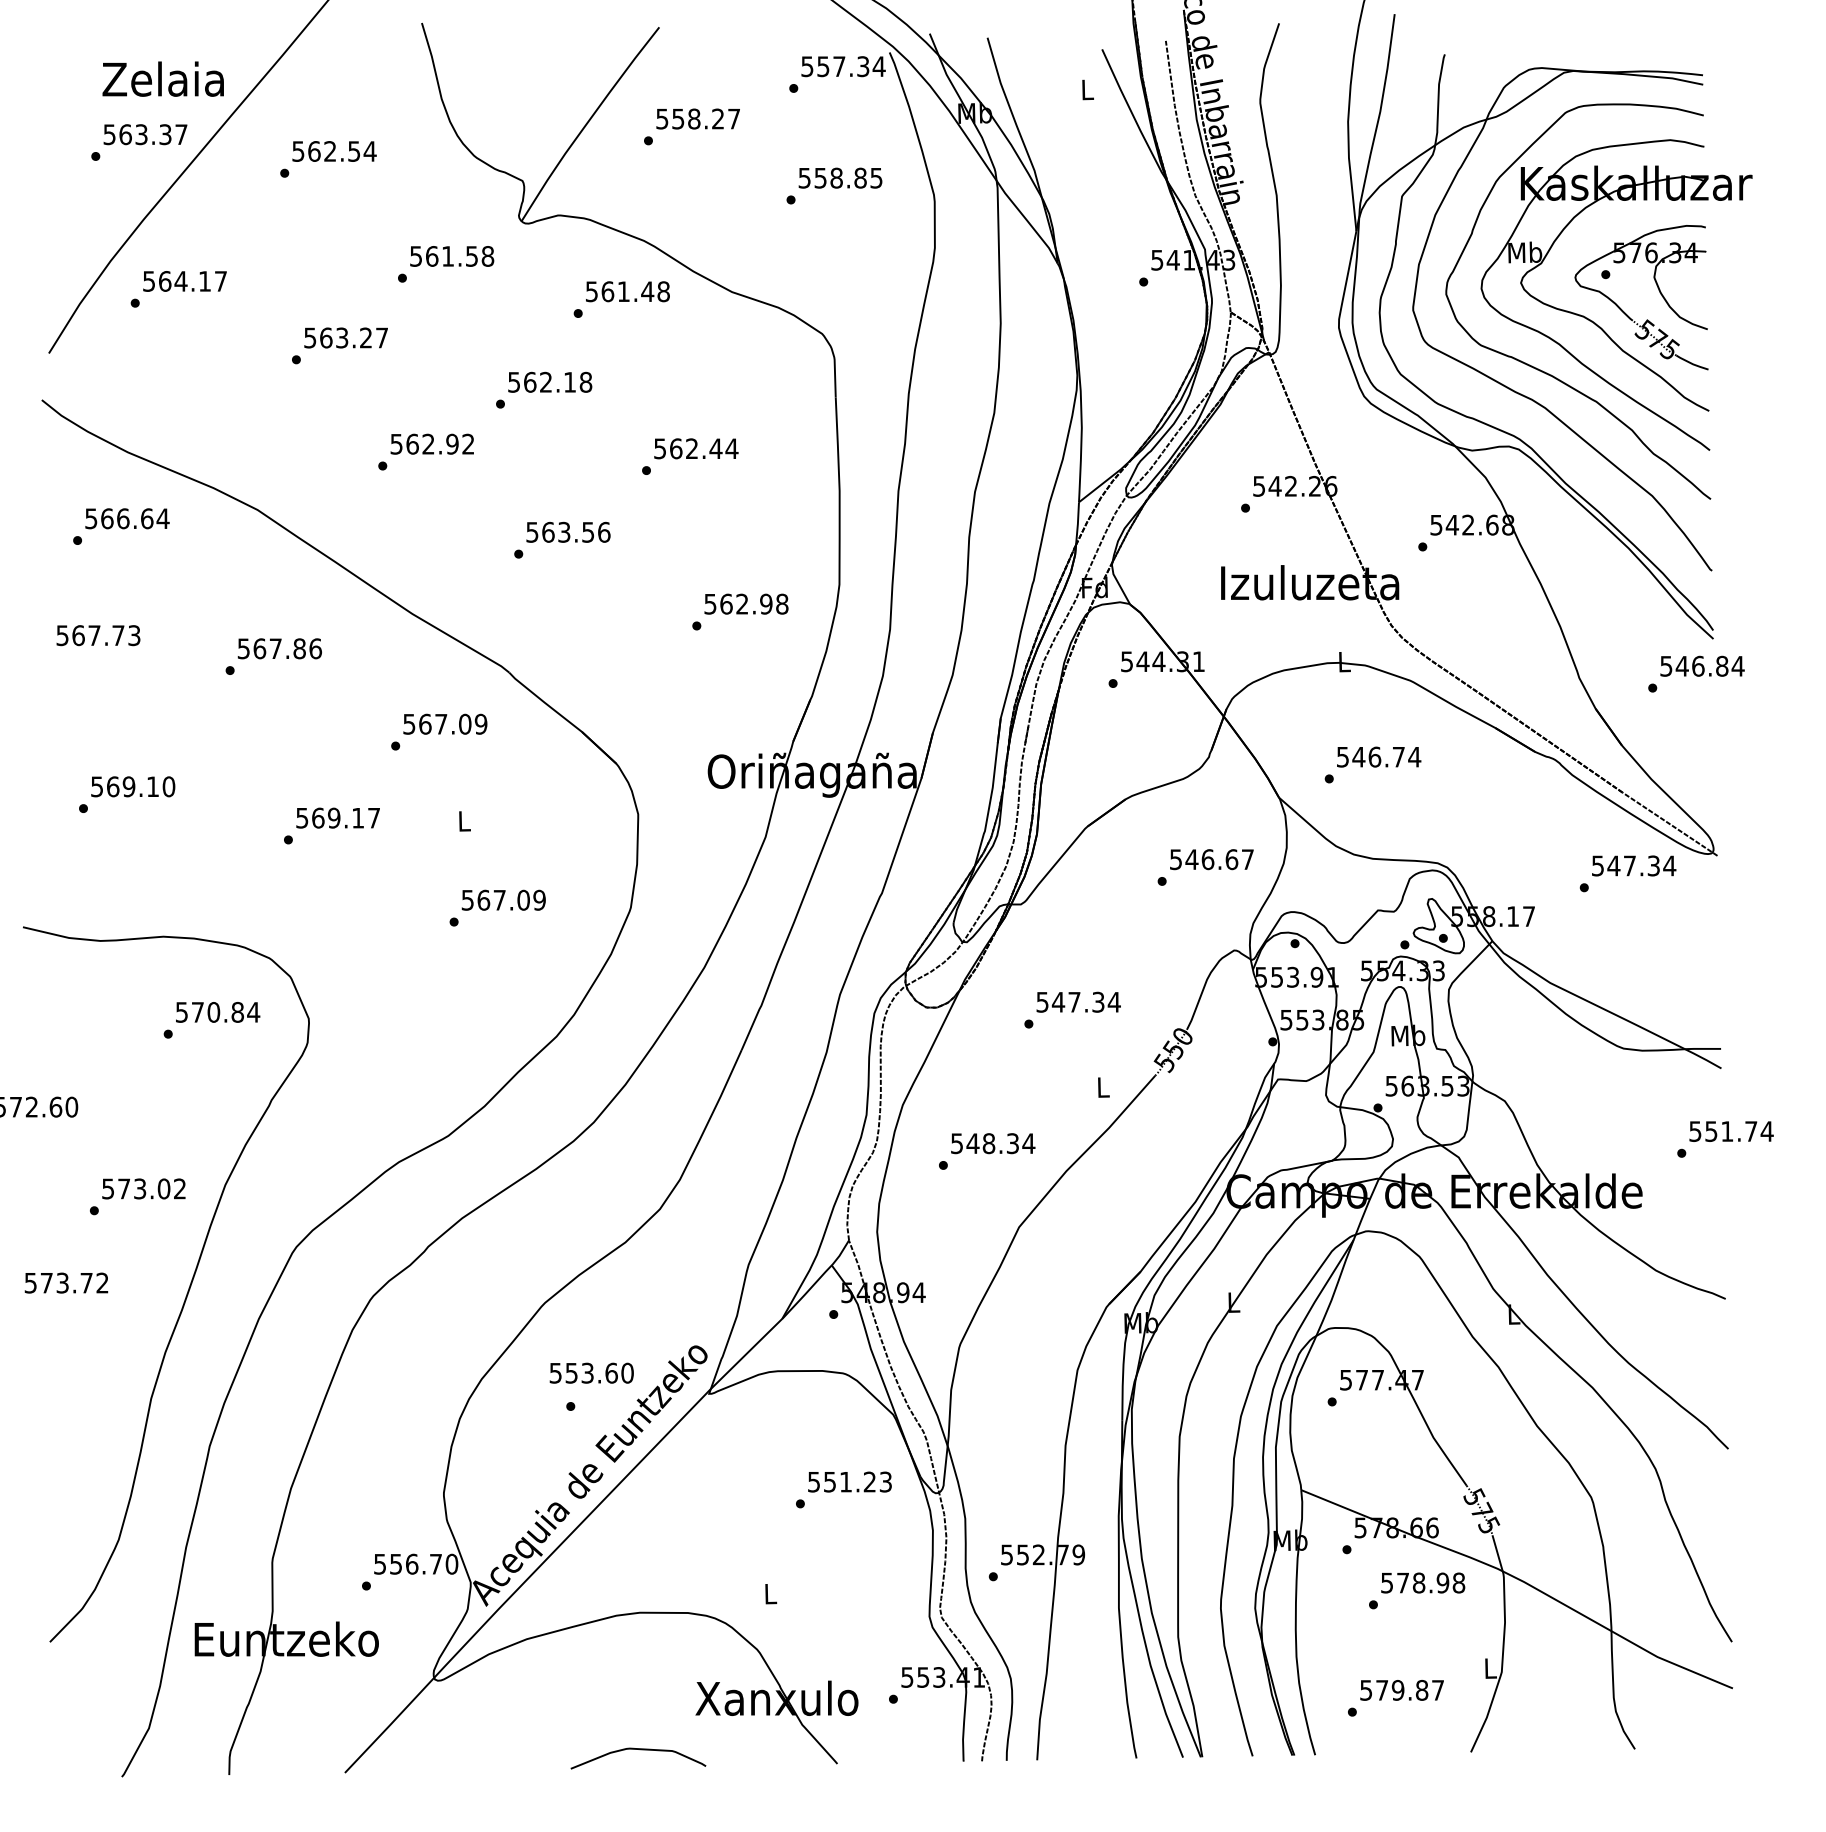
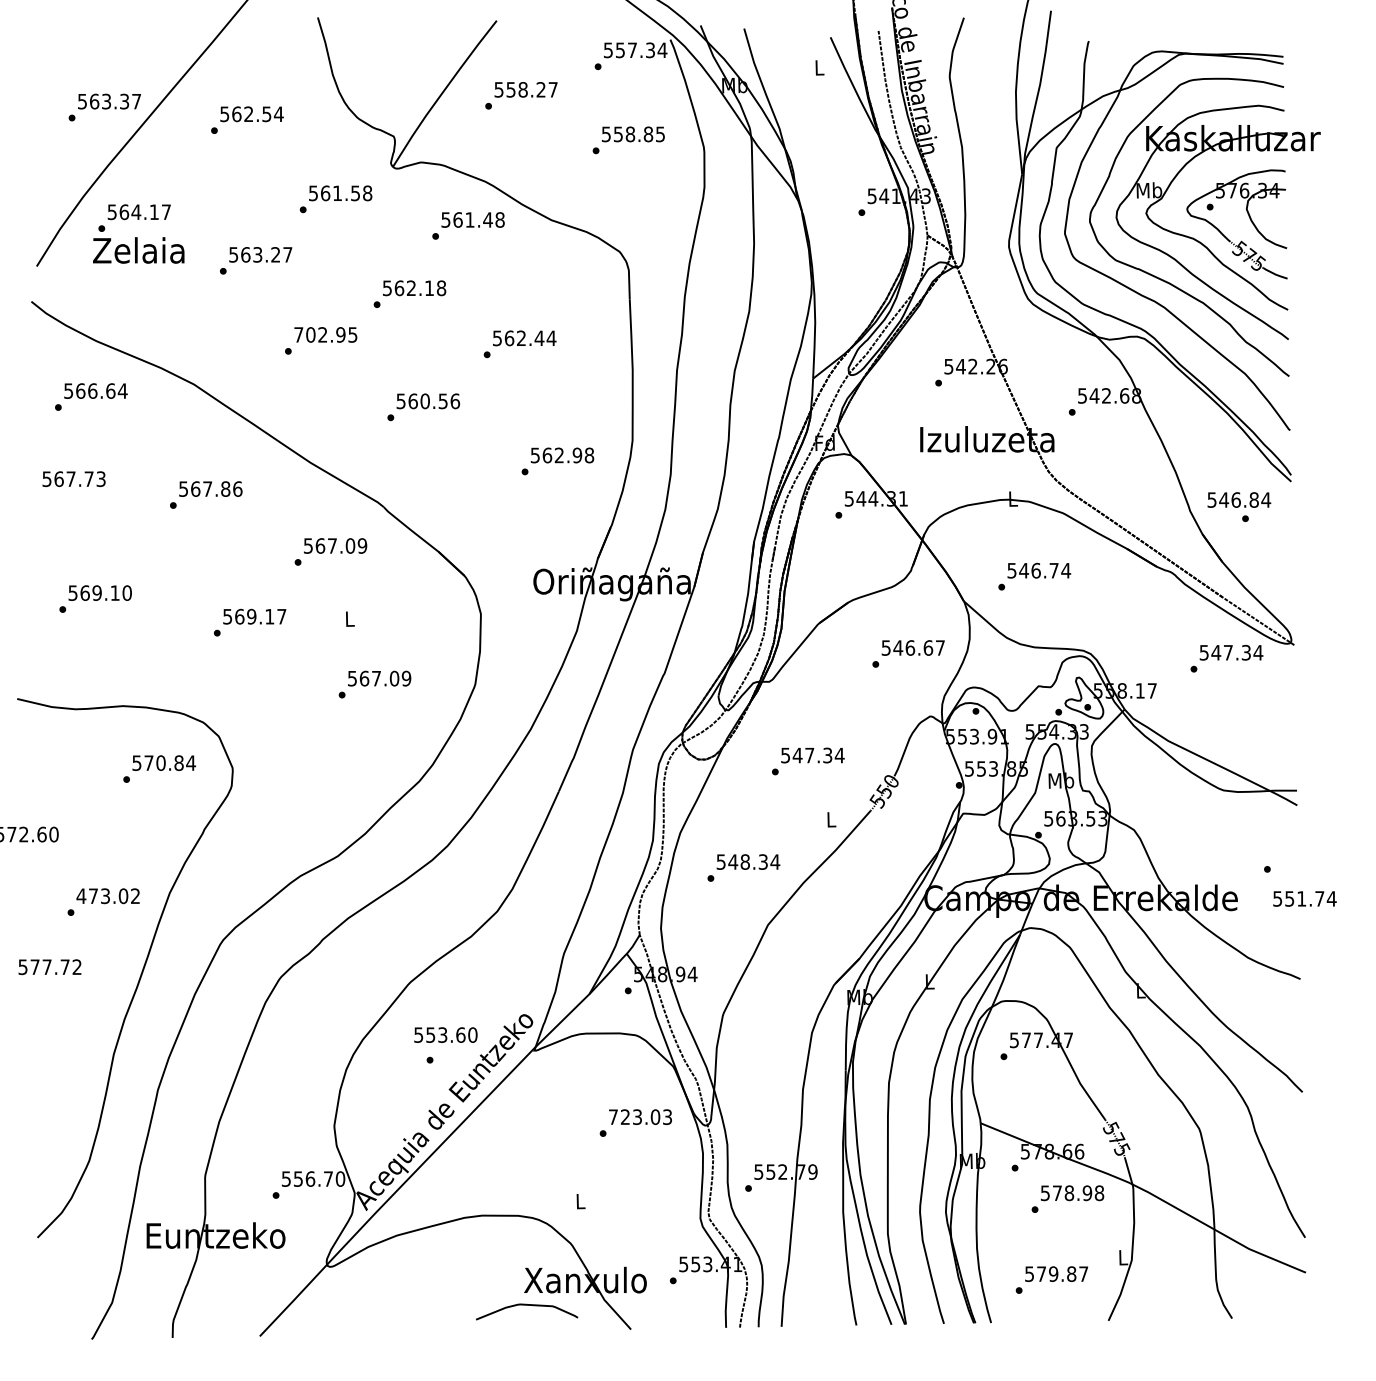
text: (162, 78) -> (138, 249), moved
text: (432, 443) -> (325, 334), 562.92 -> 702.95
text: (564, 532) -> (425, 401), 563.56 -> 560.56
text: (1702, 665) -> (1239, 499), moved
text: (1731, 1131) -> (1304, 898), moved
text: (107, 1188) -> (80, 895), 573.02 -> 473.02
text: (62, 1282) -> (46, 966), 573.72 -> 577.72
text: (842, 1481) -> (634, 1116), 551.23 -> 723.03
curve: (640, 1750) -> (528, 1305), moved

